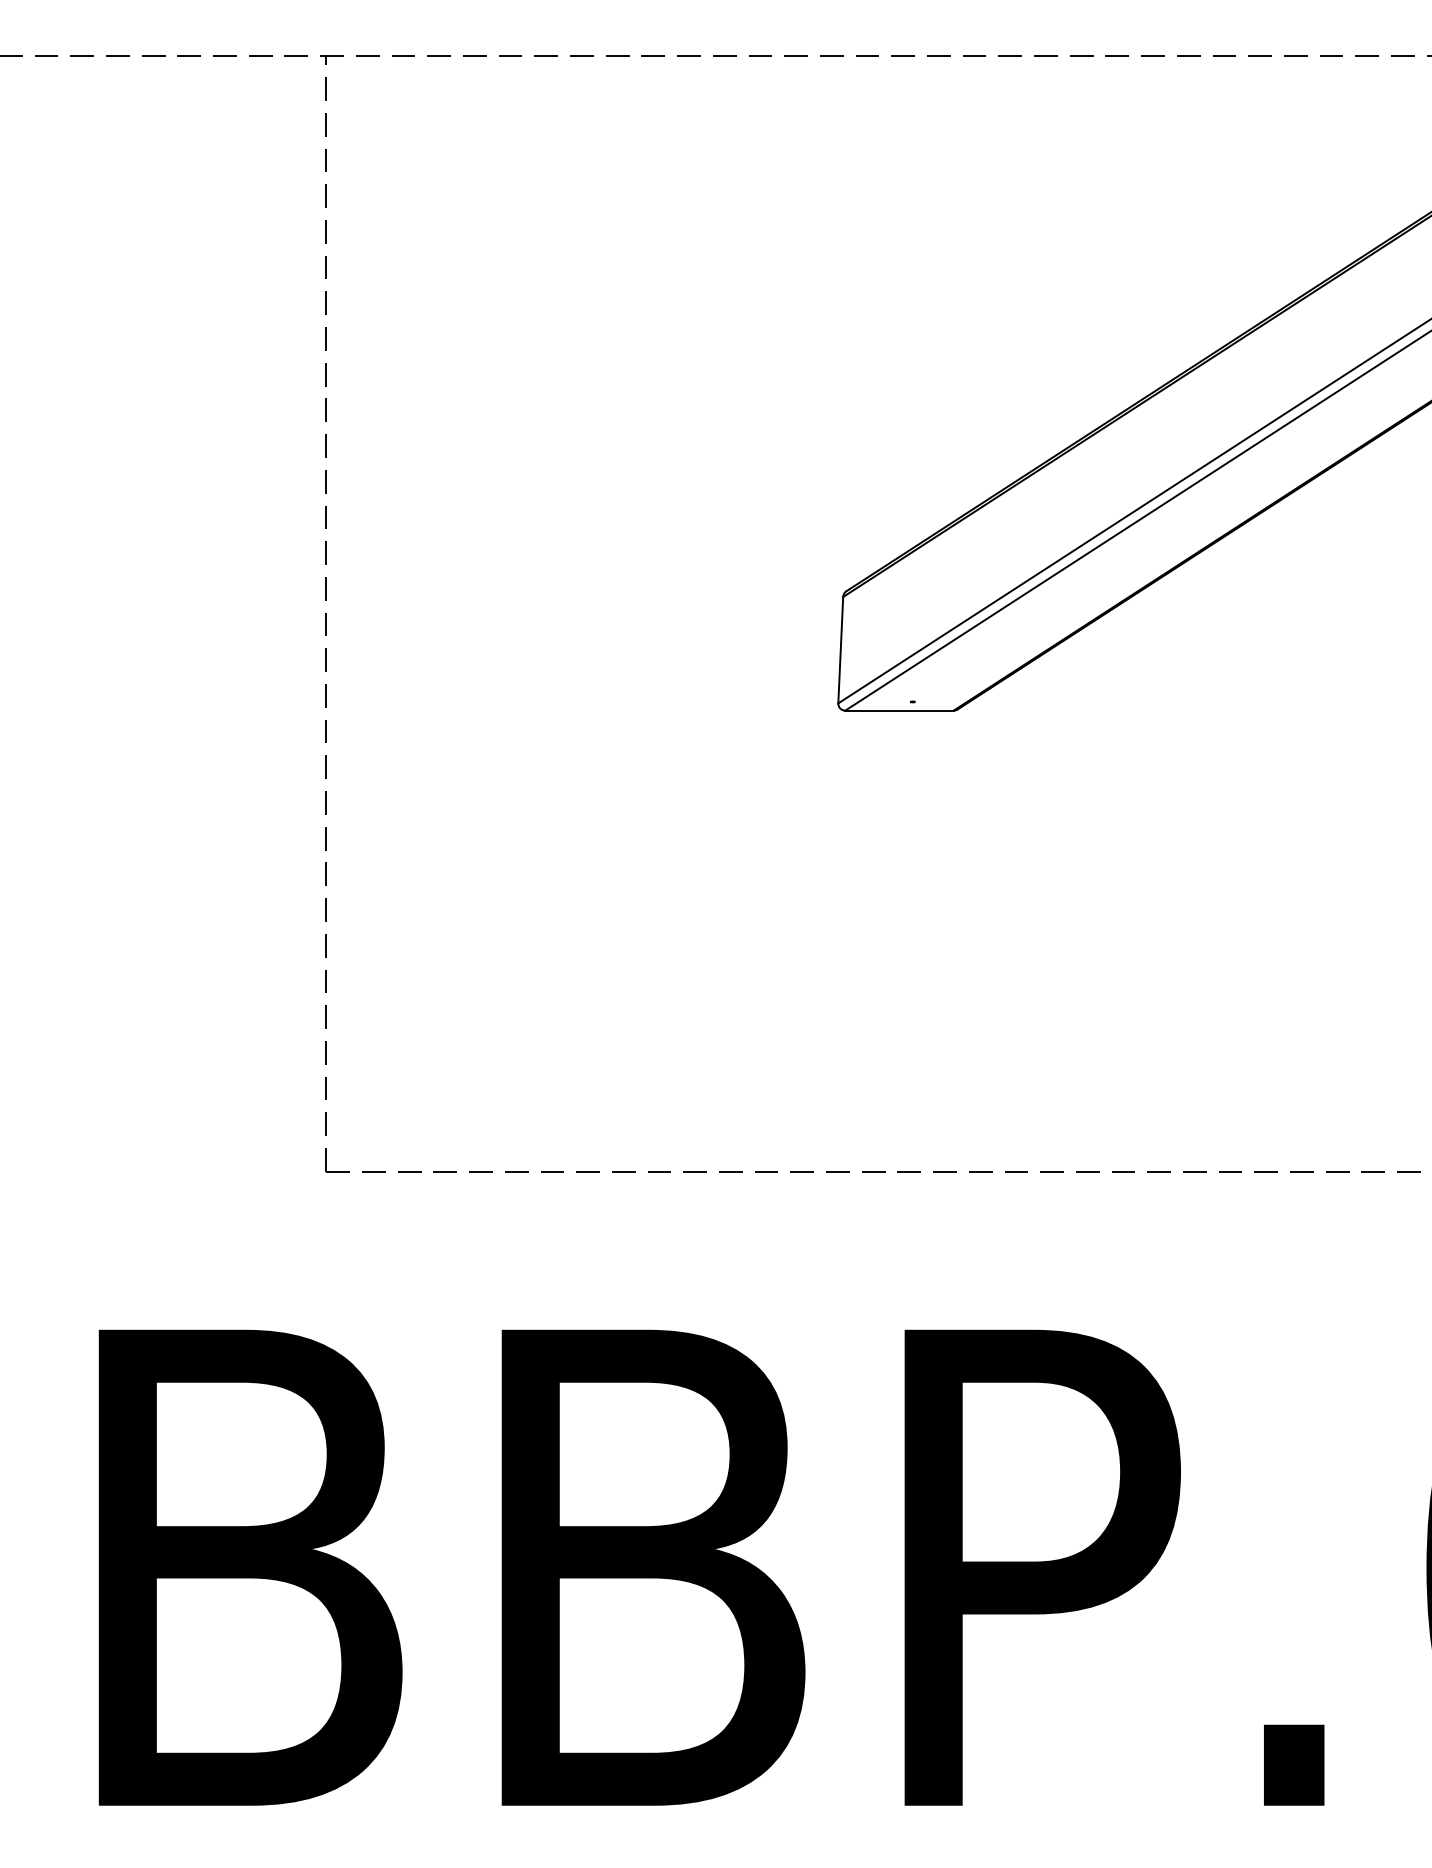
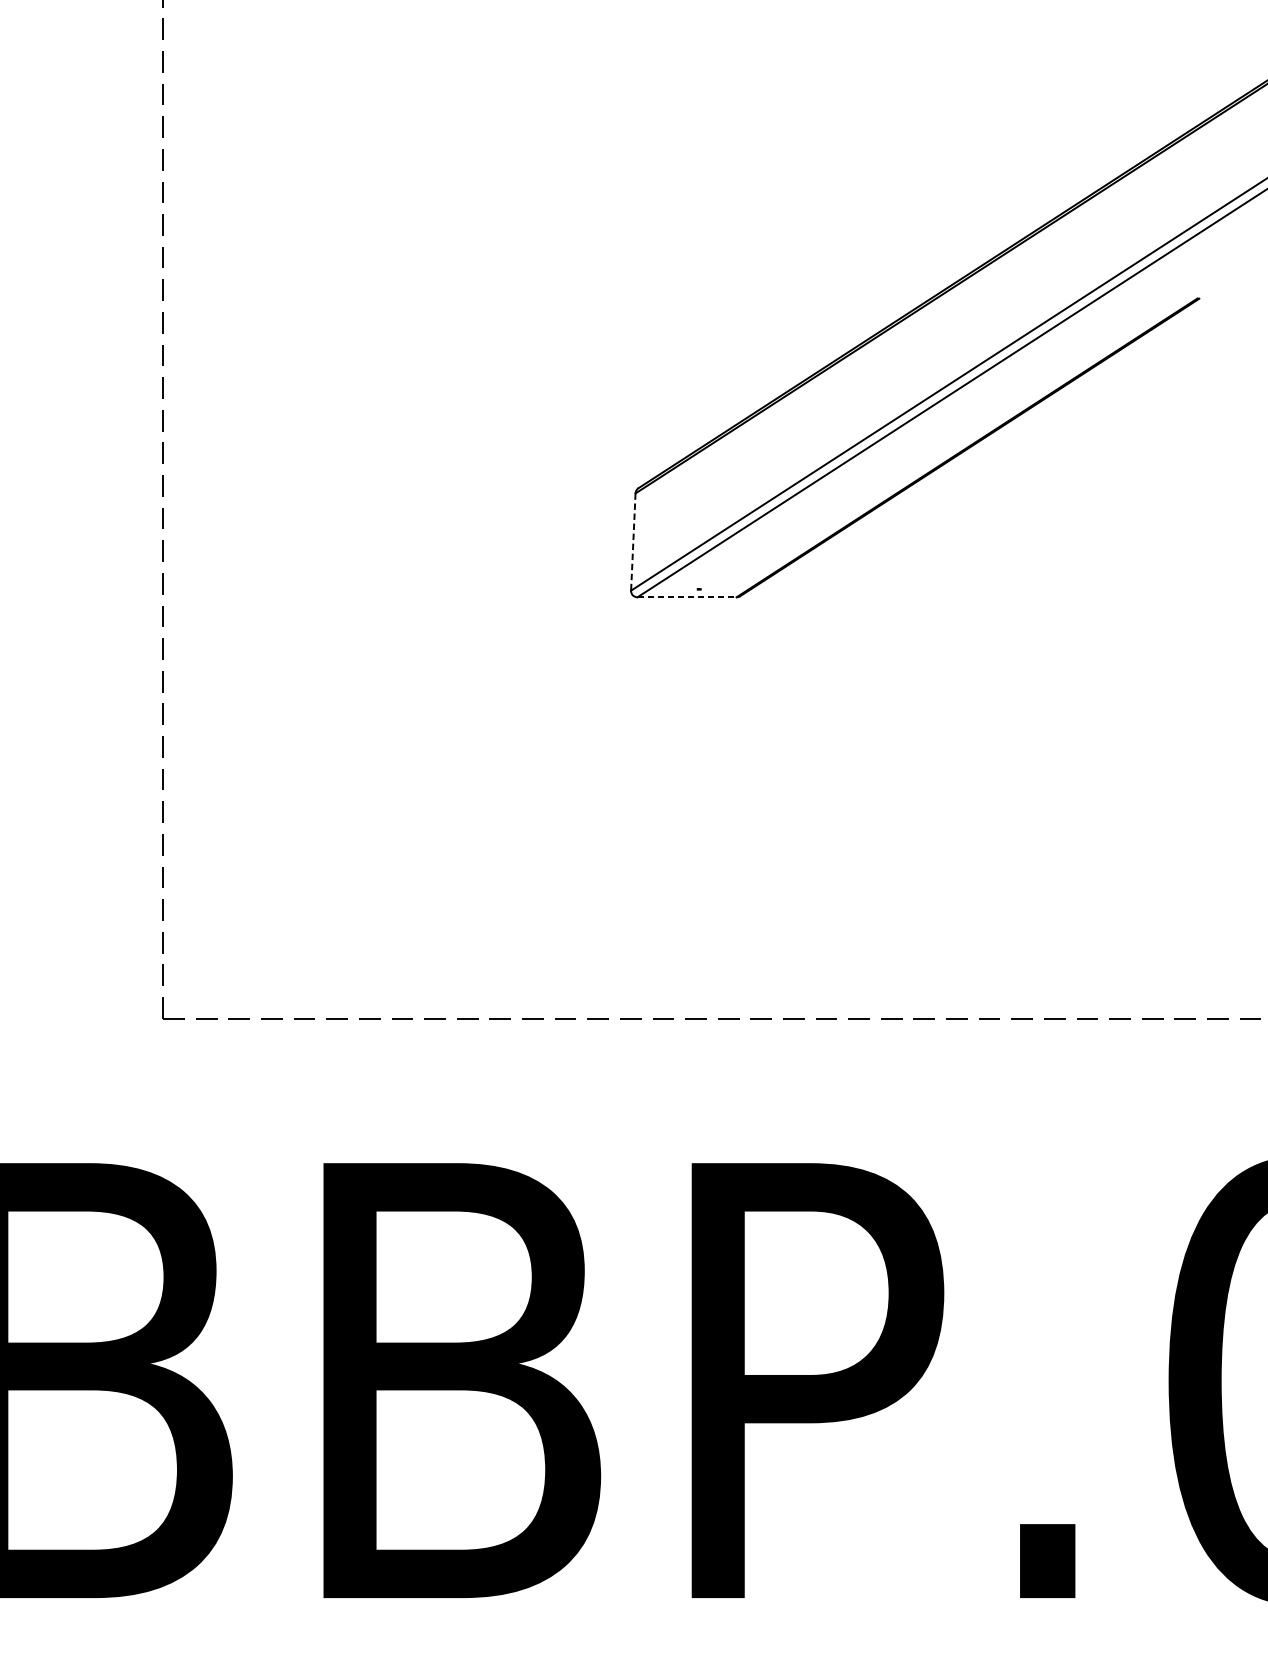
line: (840, 650) -> (633, 542), solid -> dashed
line: (900, 710) -> (687, 597), solid -> dashed

